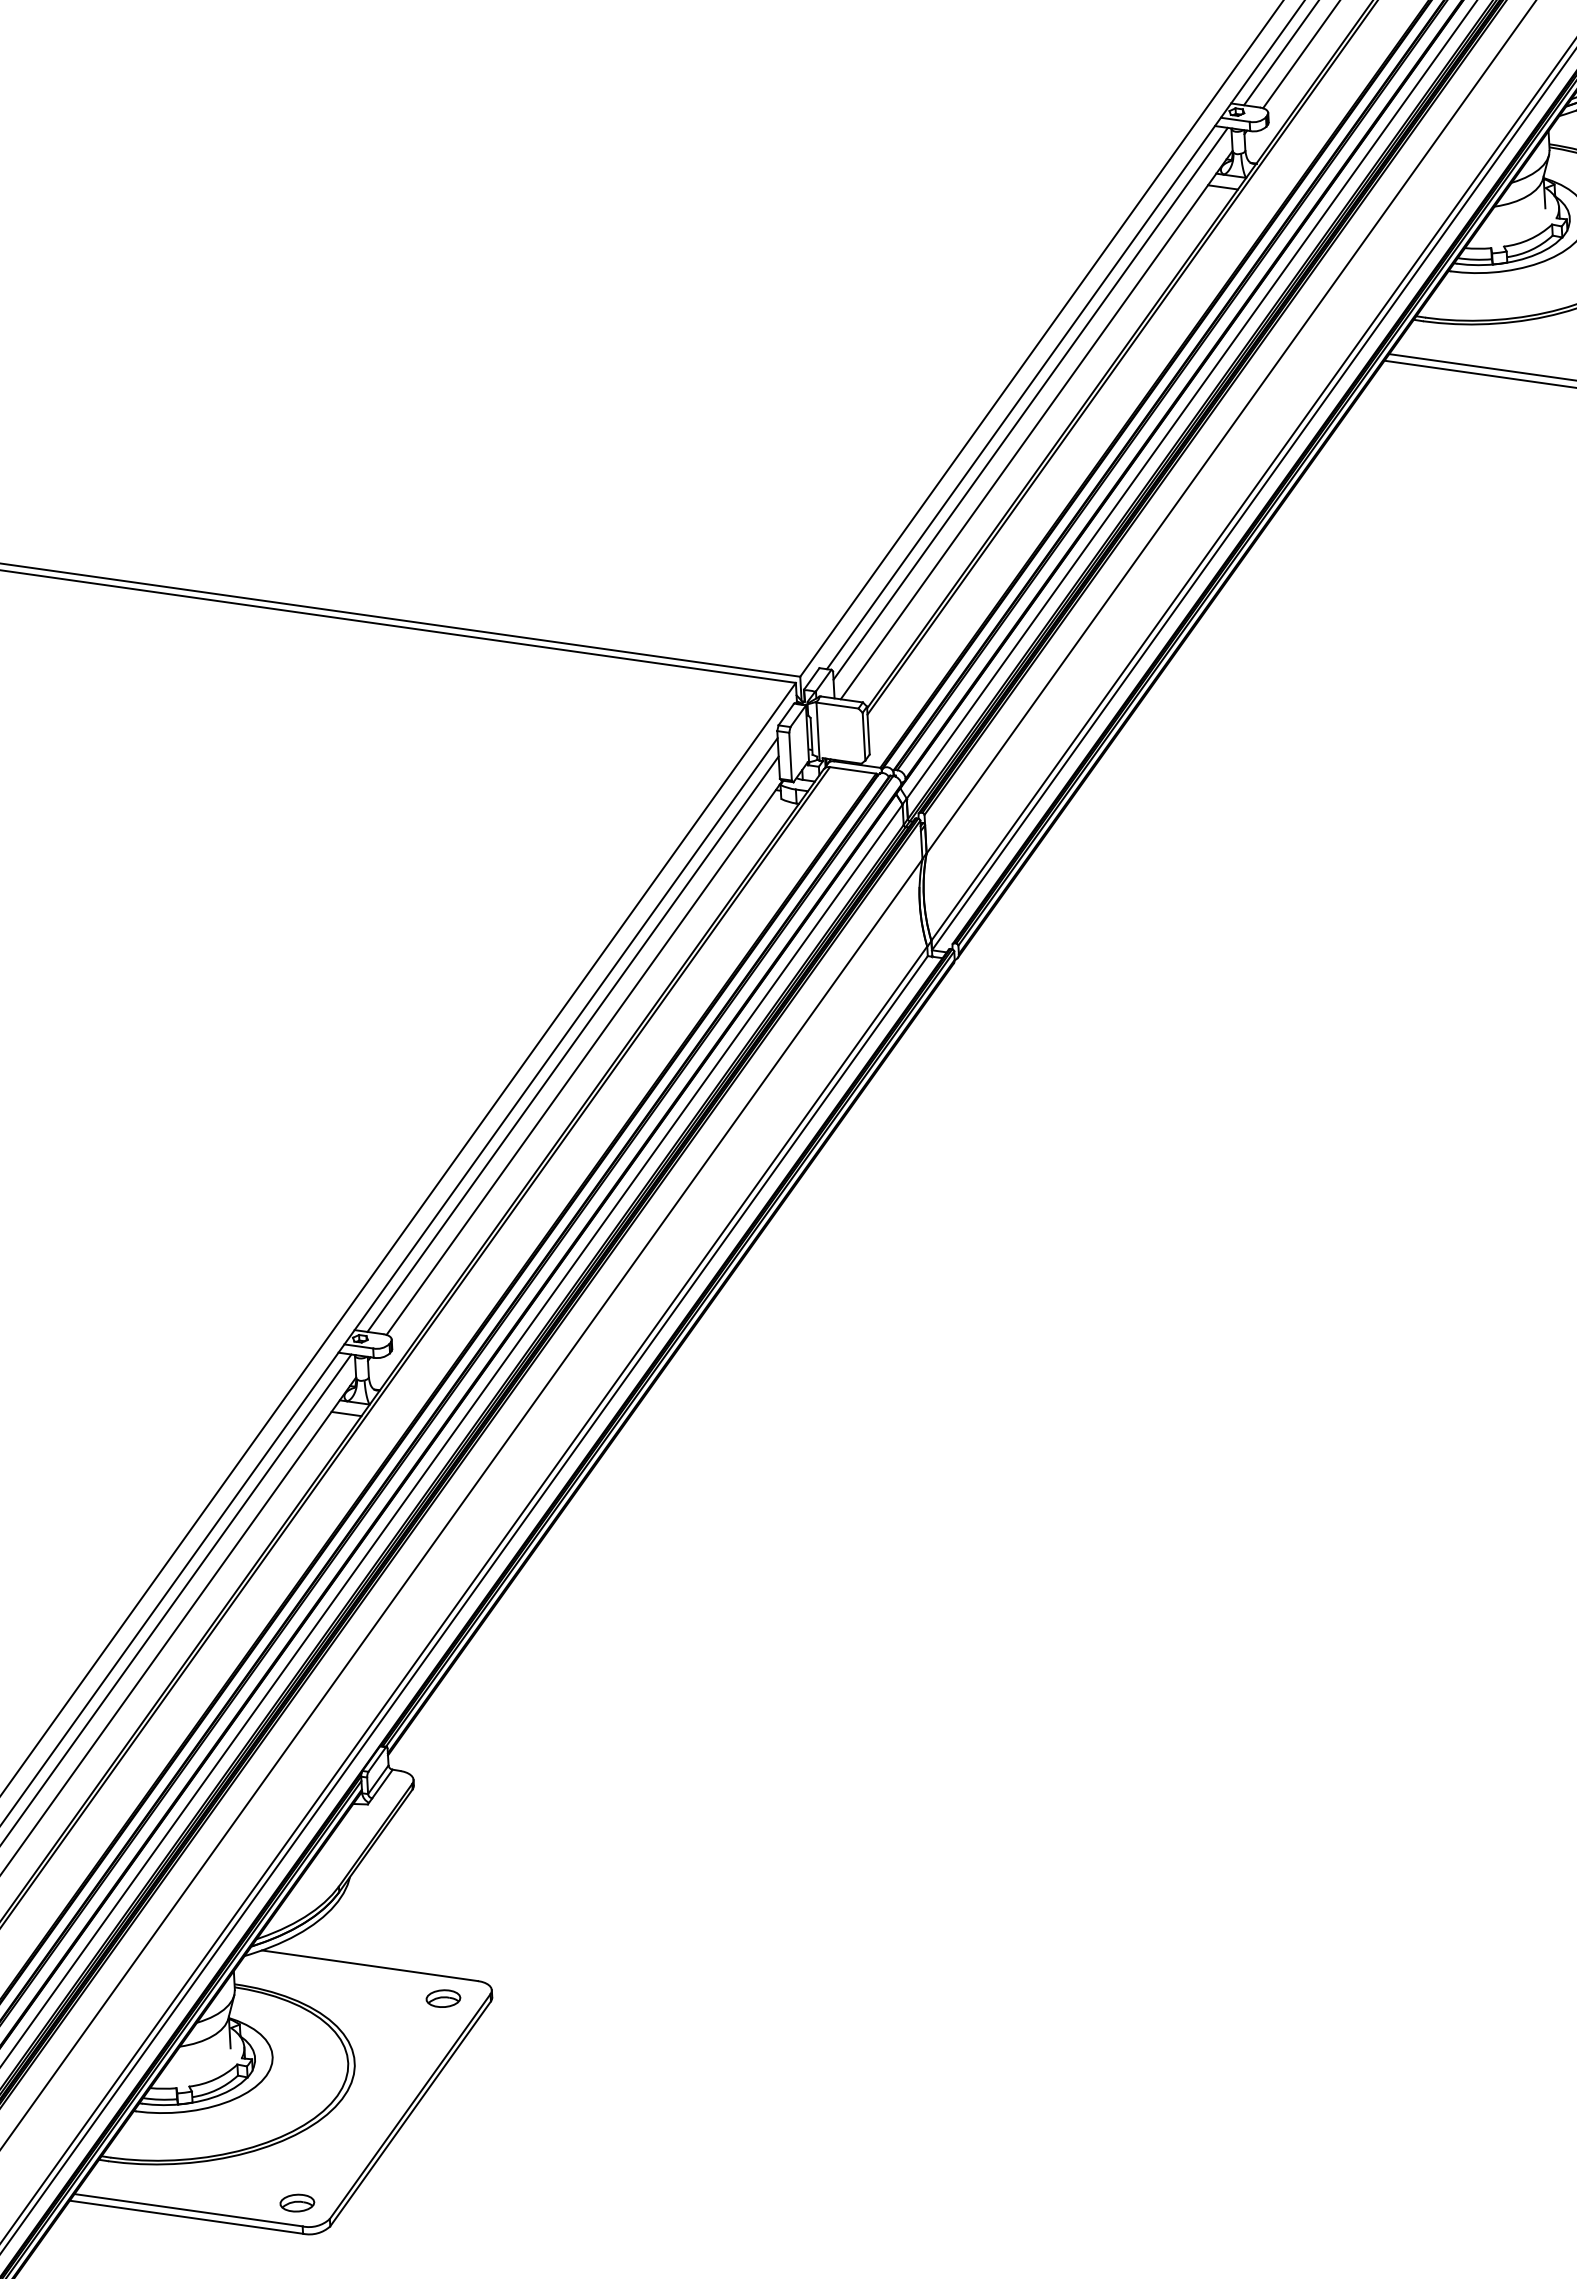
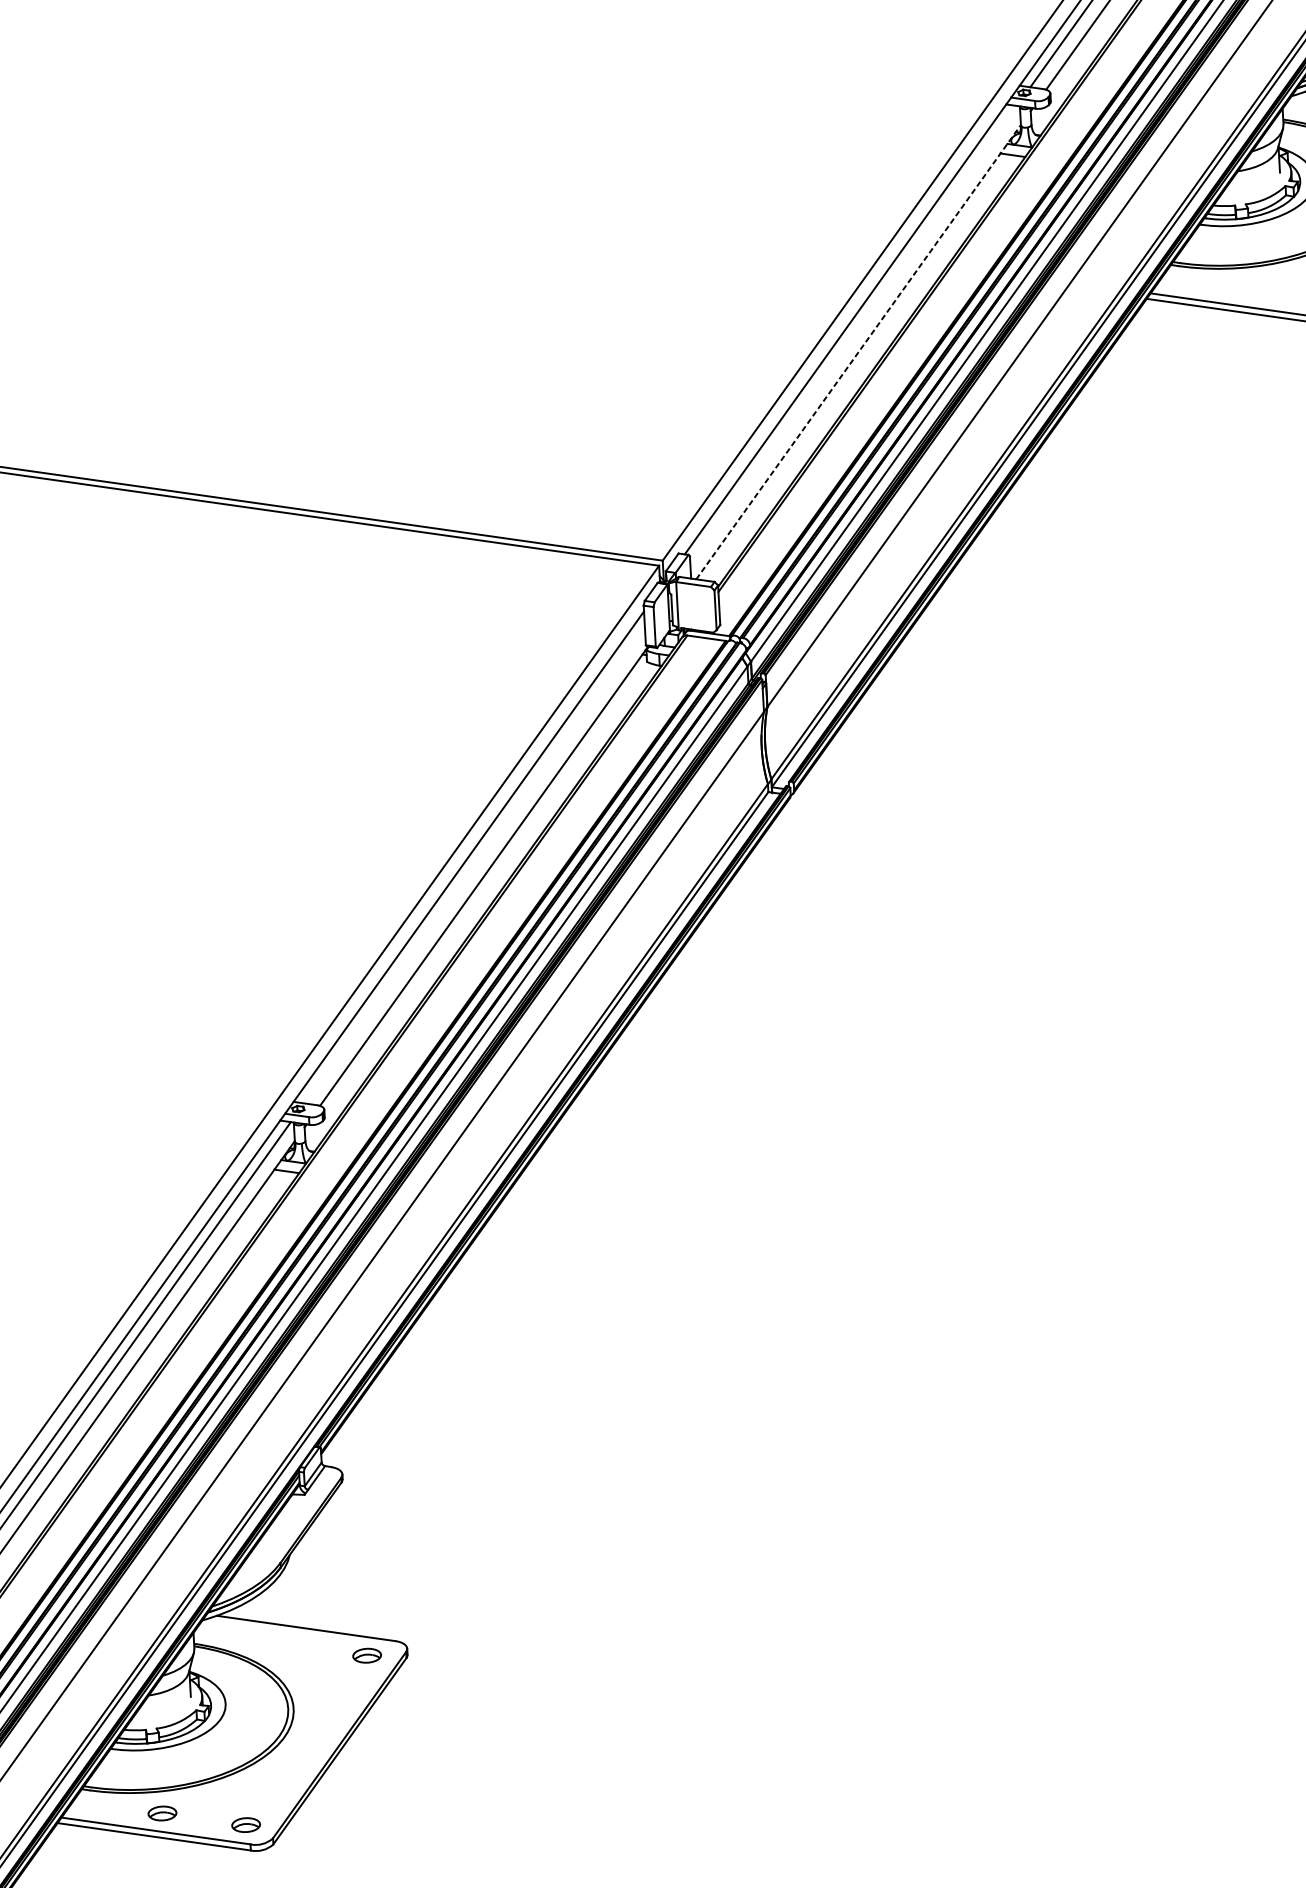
line: (1030, 403) -> (853, 334), removed
line: (1036, 424) -> (858, 351), solid -> dashed
line: (572, 1043) -> (474, 864), removed
part: (196, 2188) -> (162, 1812), added

